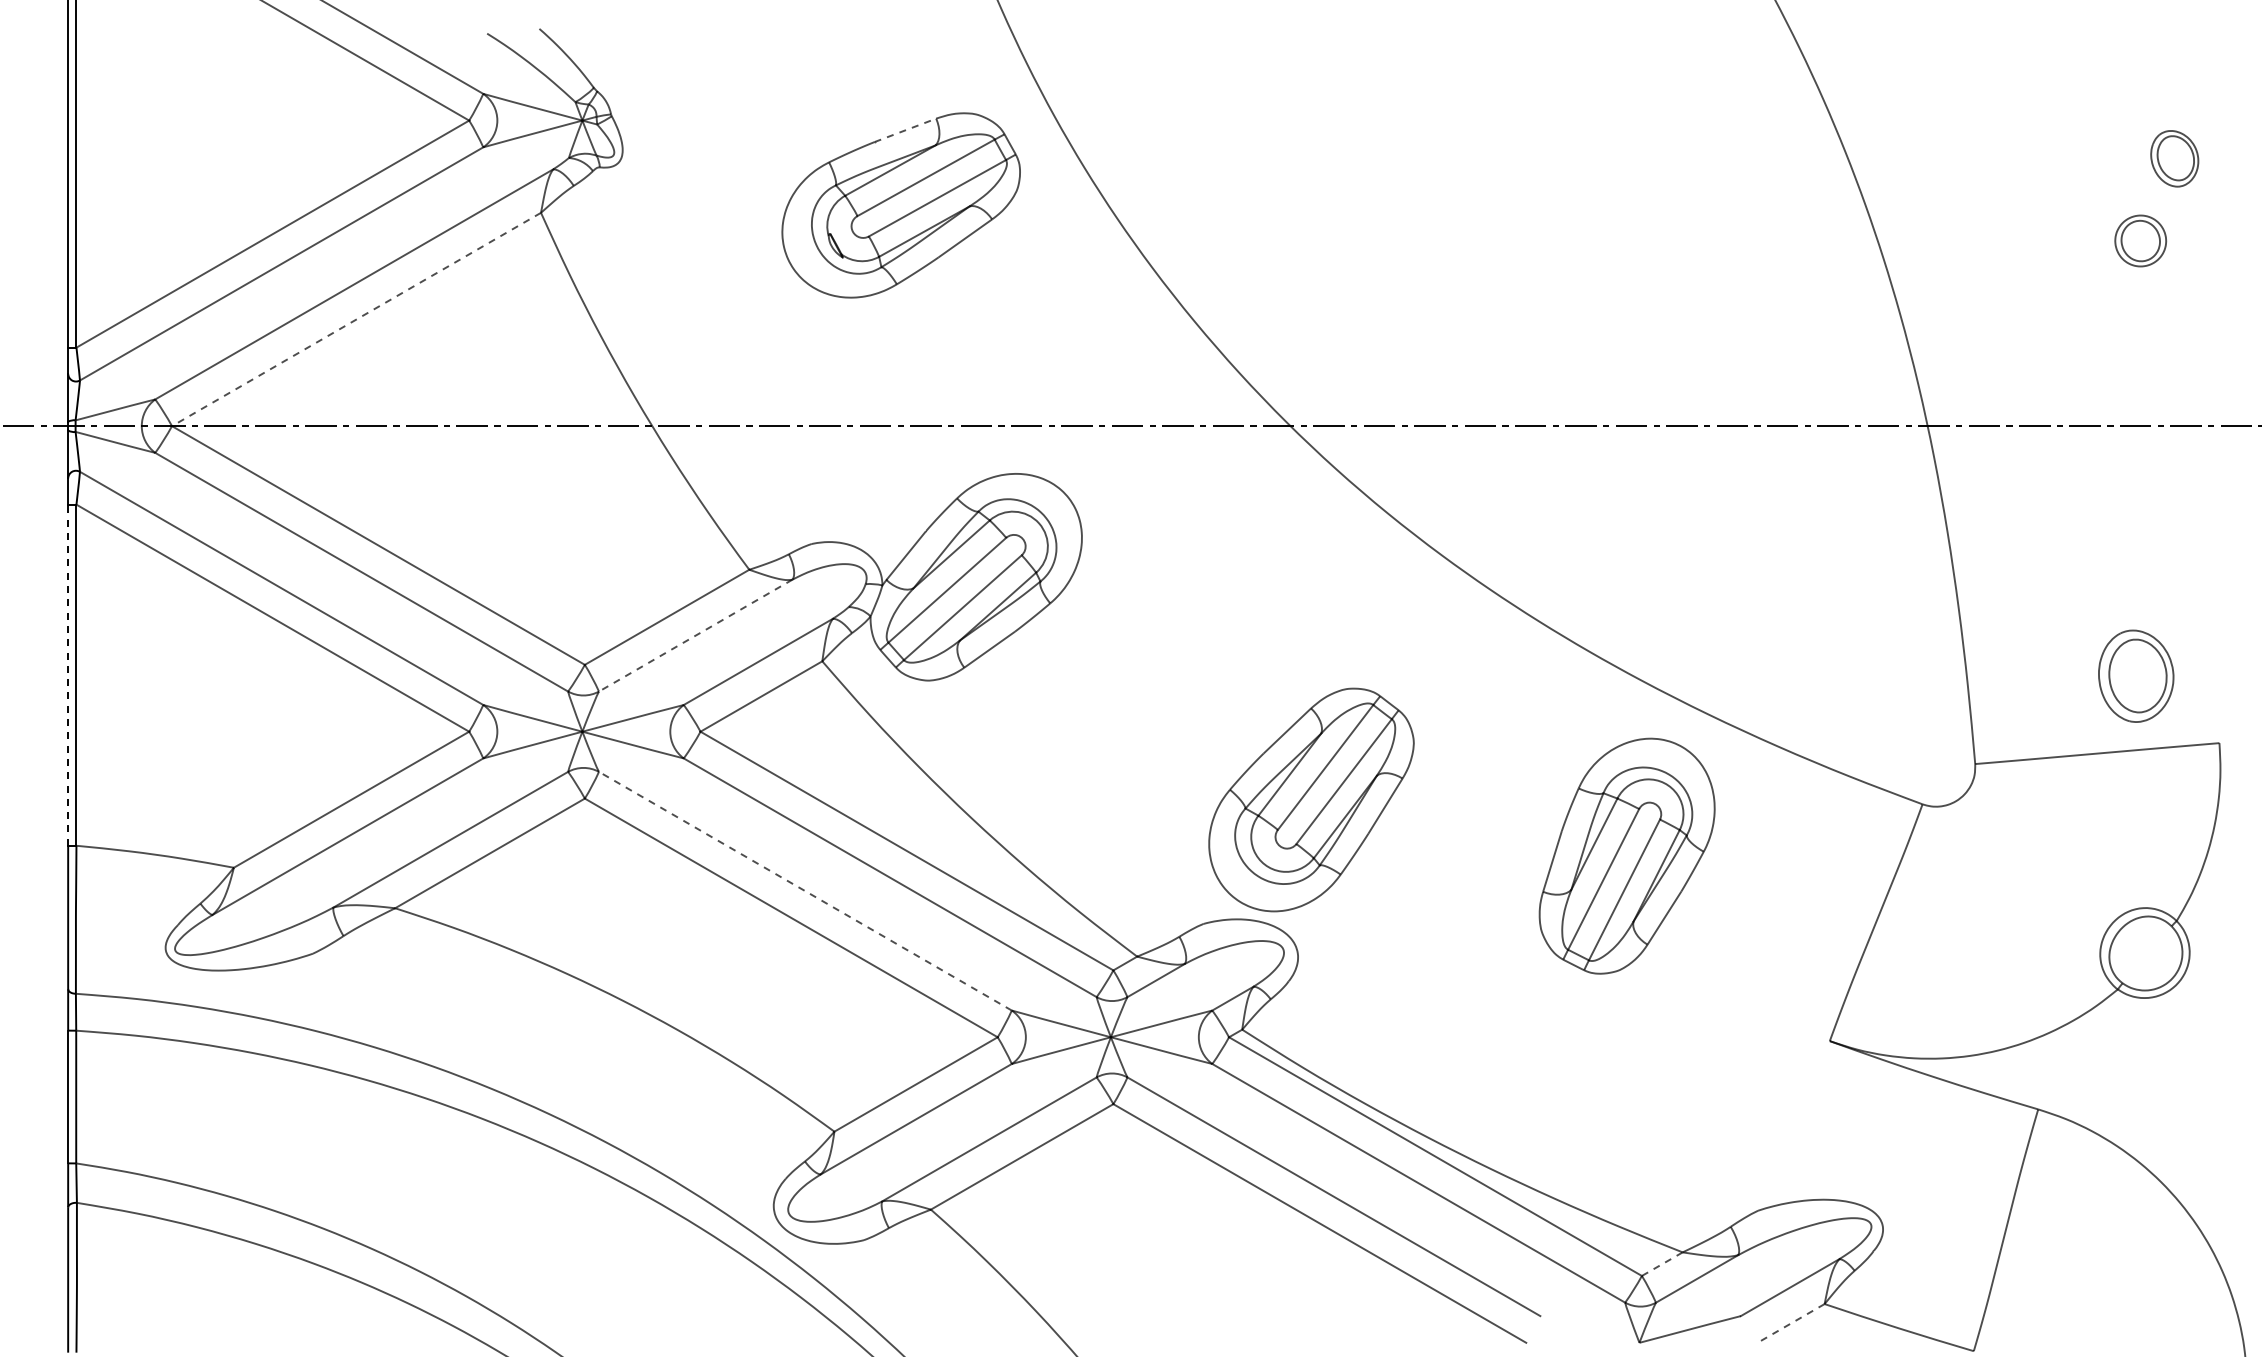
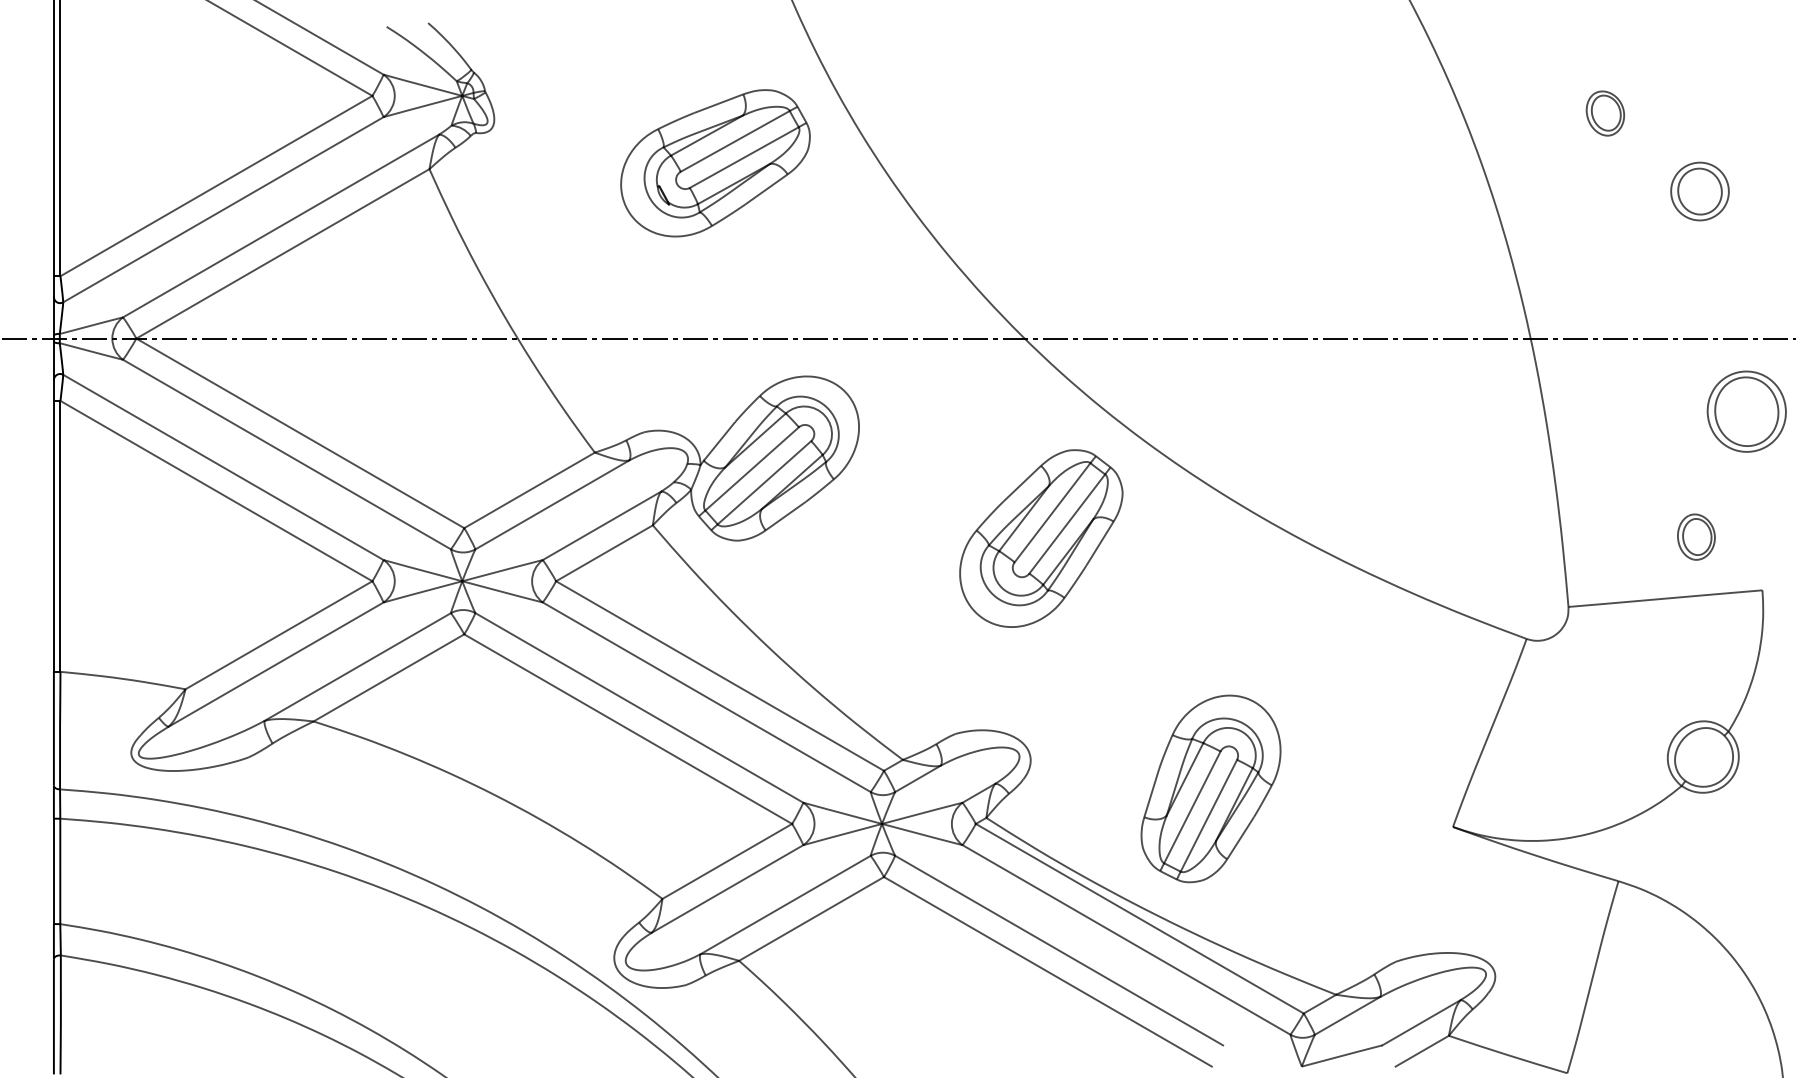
line: (905, 130) -> (718, 103), dashed -> solid
part: (2174, 158) -> (1605, 113), moved
part: (2140, 240) -> (1699, 191), size x1.43
line: (356, 319) -> (282, 253), dashed -> solid
part: (2199, 517) -> (1746, 411), added
line: (695, 635) -> (552, 504), dashed -> solid
line: (68, 675) -> (54, 536), dashed -> solid
part: (2136, 675) -> (1696, 536), size x0.62
part: (1311, 799) -> (1041, 538), moved
part: (1626, 855) -> (1210, 788), moved
line: (804, 890) -> (638, 707), dashed -> solid
line: (1662, 1264) -> (1320, 1004), dashed -> solid
line: (1791, 1323) -> (1422, 1051), dashed -> solid

